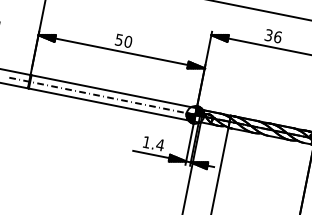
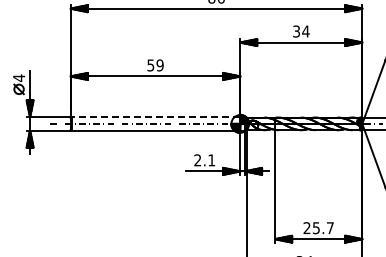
text: (277, 37) -> (305, 31), 36 -> 34
text: (127, 41) -> (159, 65), 50 -> 59
line: (113, 92) -> (155, 117), solid -> dashed
text: (153, 143) -> (204, 160), 1.4 -> 2.1

